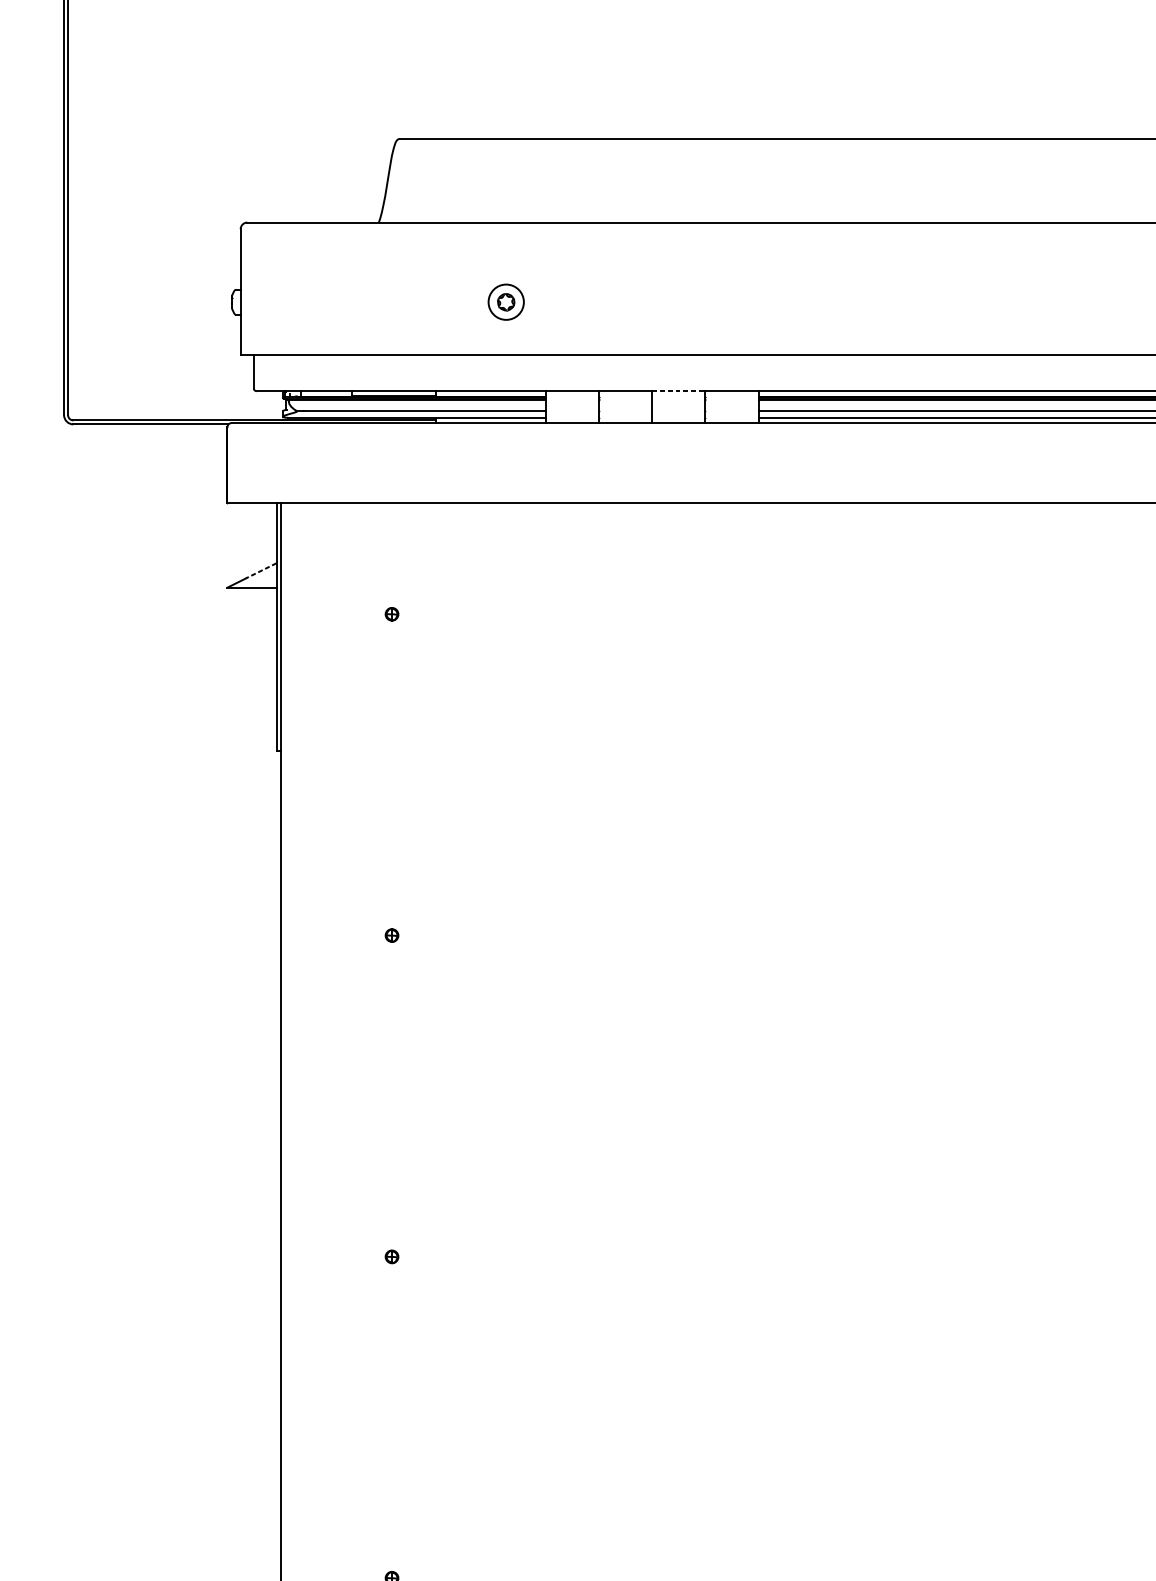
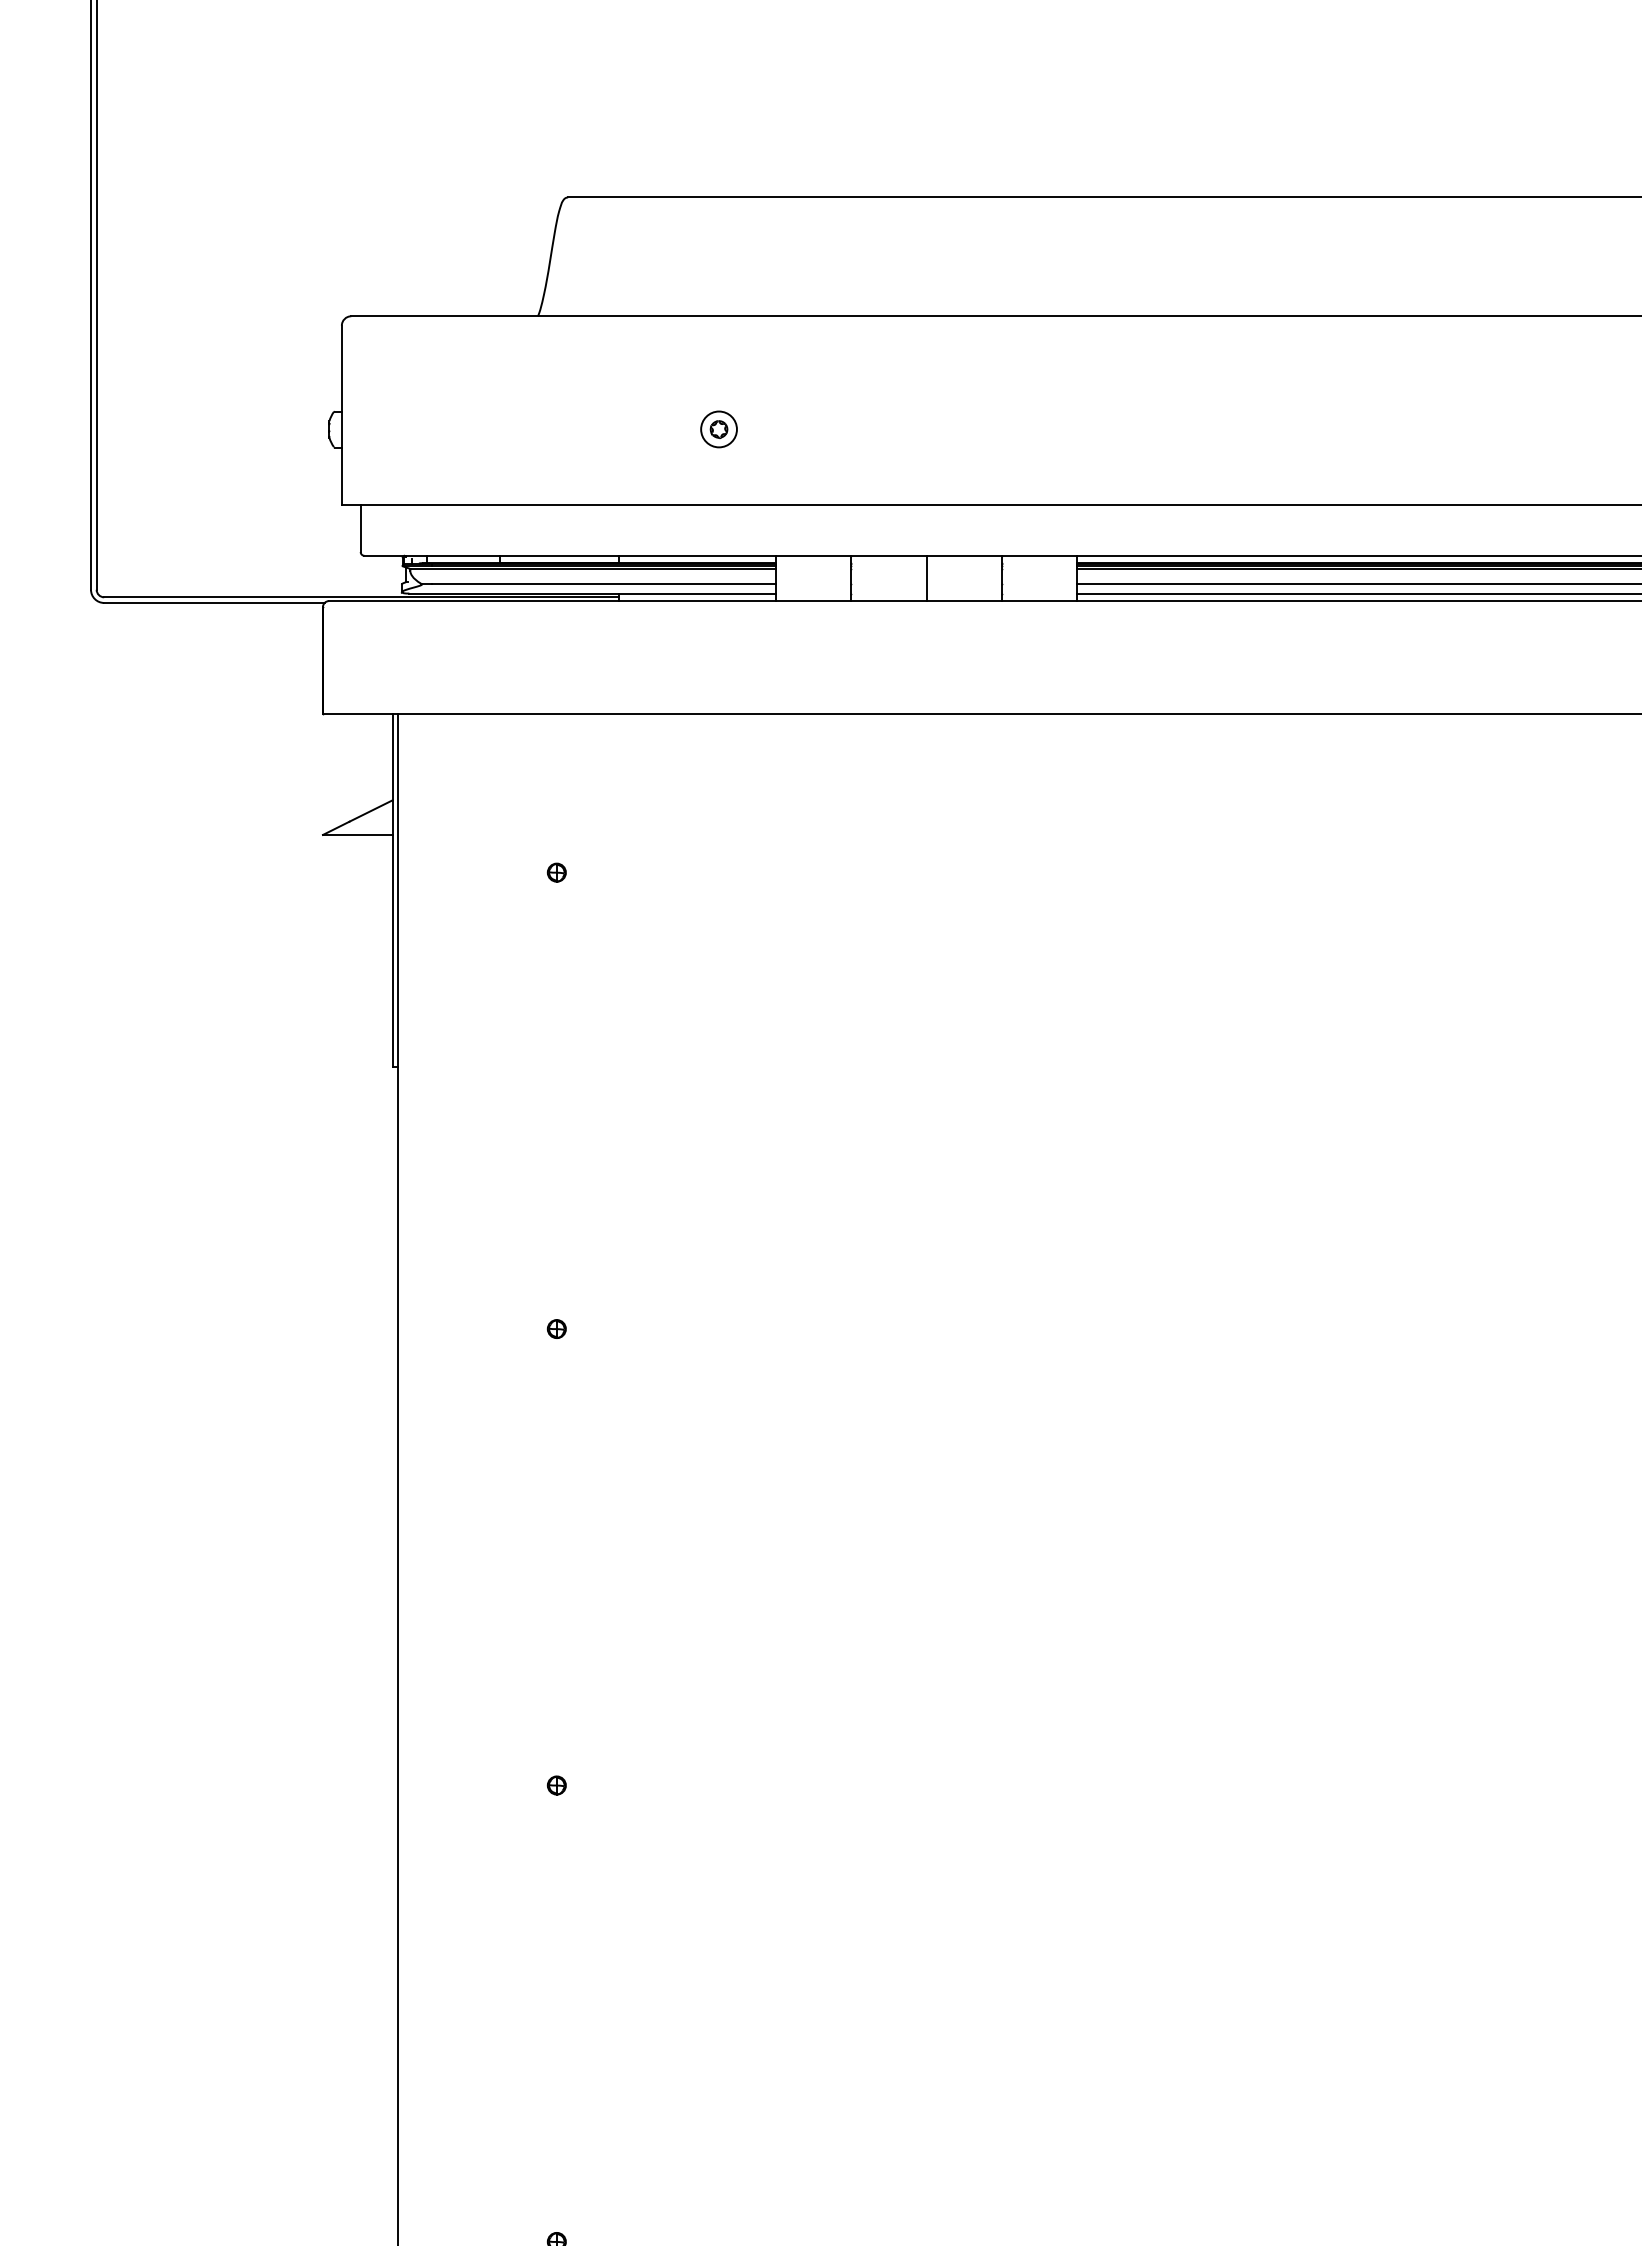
part: (505, 302) -> (718, 429), size x0.71
line: (679, 390) -> (964, 555), dashed -> solid
line: (260, 571) -> (370, 811), dashed -> solid

